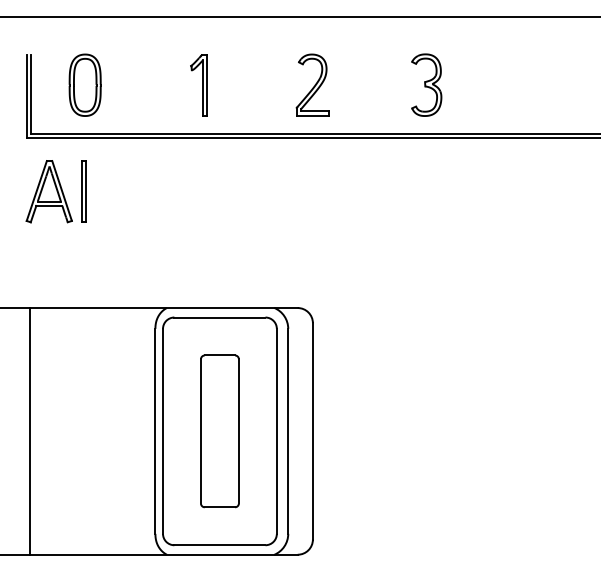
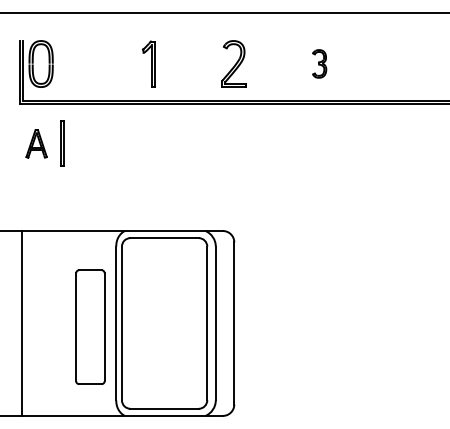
part: (84, 84) -> (40, 63), moved
part: (426, 84) -> (319, 63), size x0.6
part: (48, 191) -> (36, 143), size x0.6
part: (219, 431) -> (90, 327), moved

